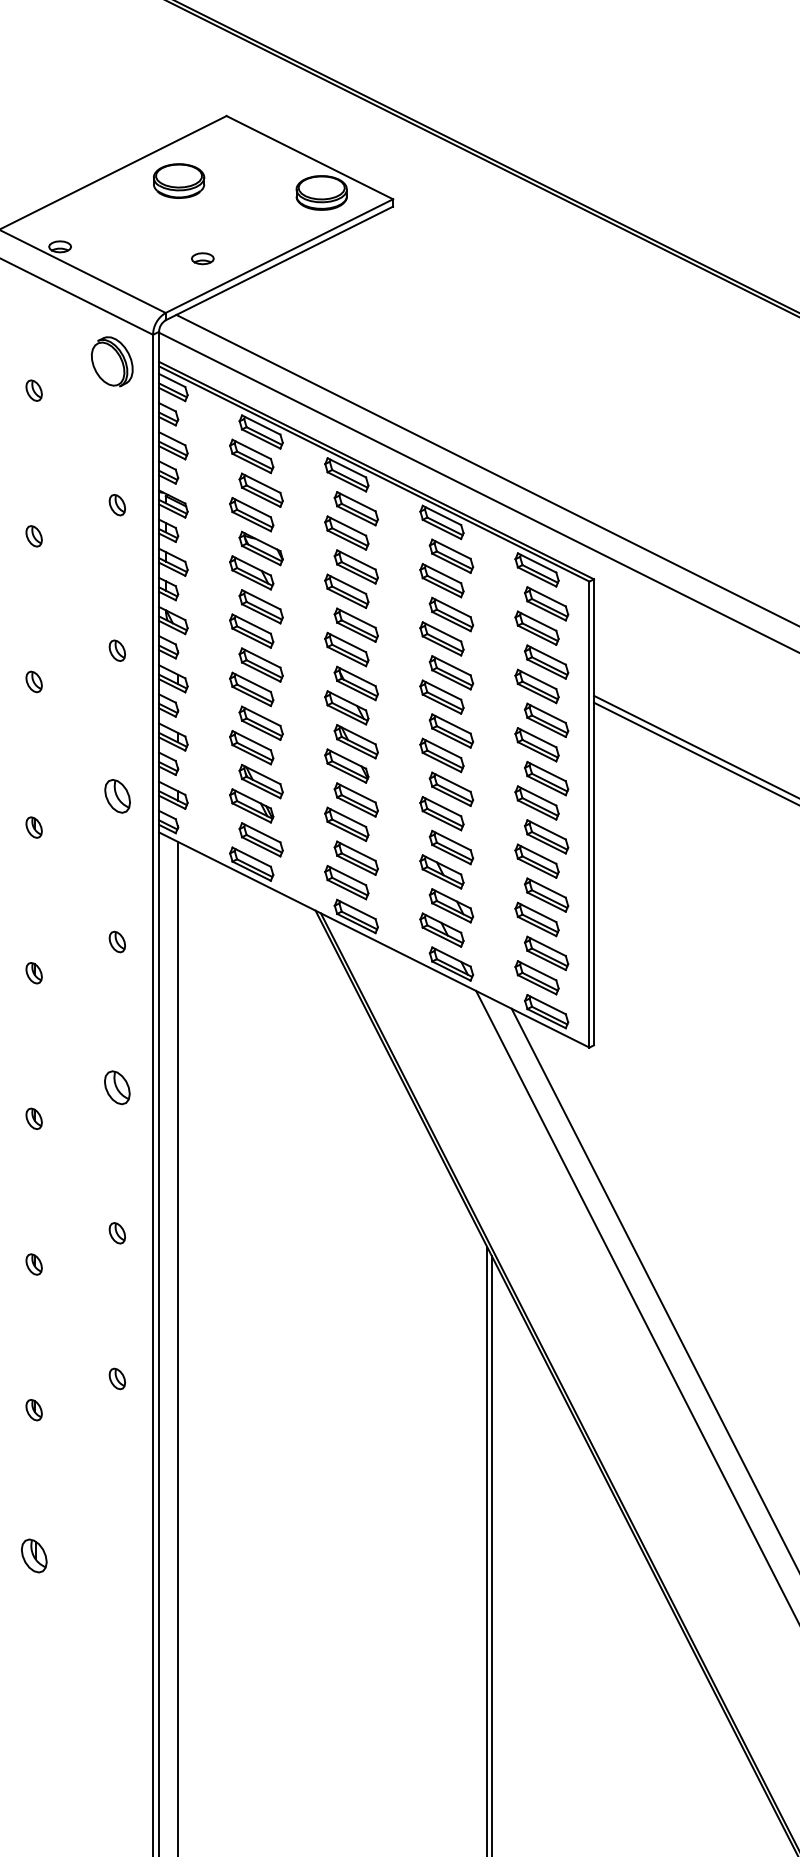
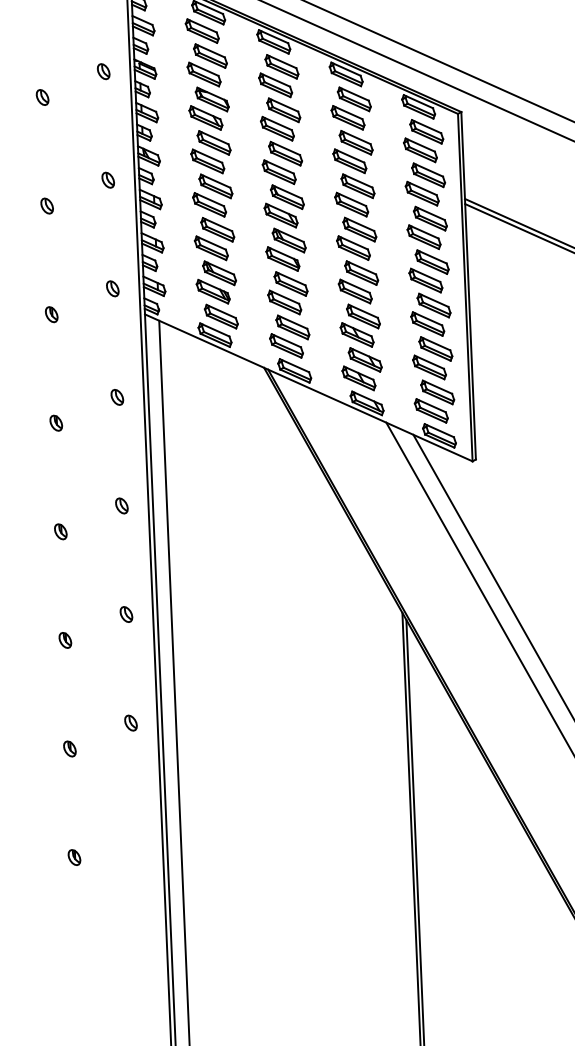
part: (116, 796) -> (112, 288), size x0.62
part: (117, 1087) -> (121, 505), size x0.62
part: (33, 1555) -> (73, 857), size x0.62

